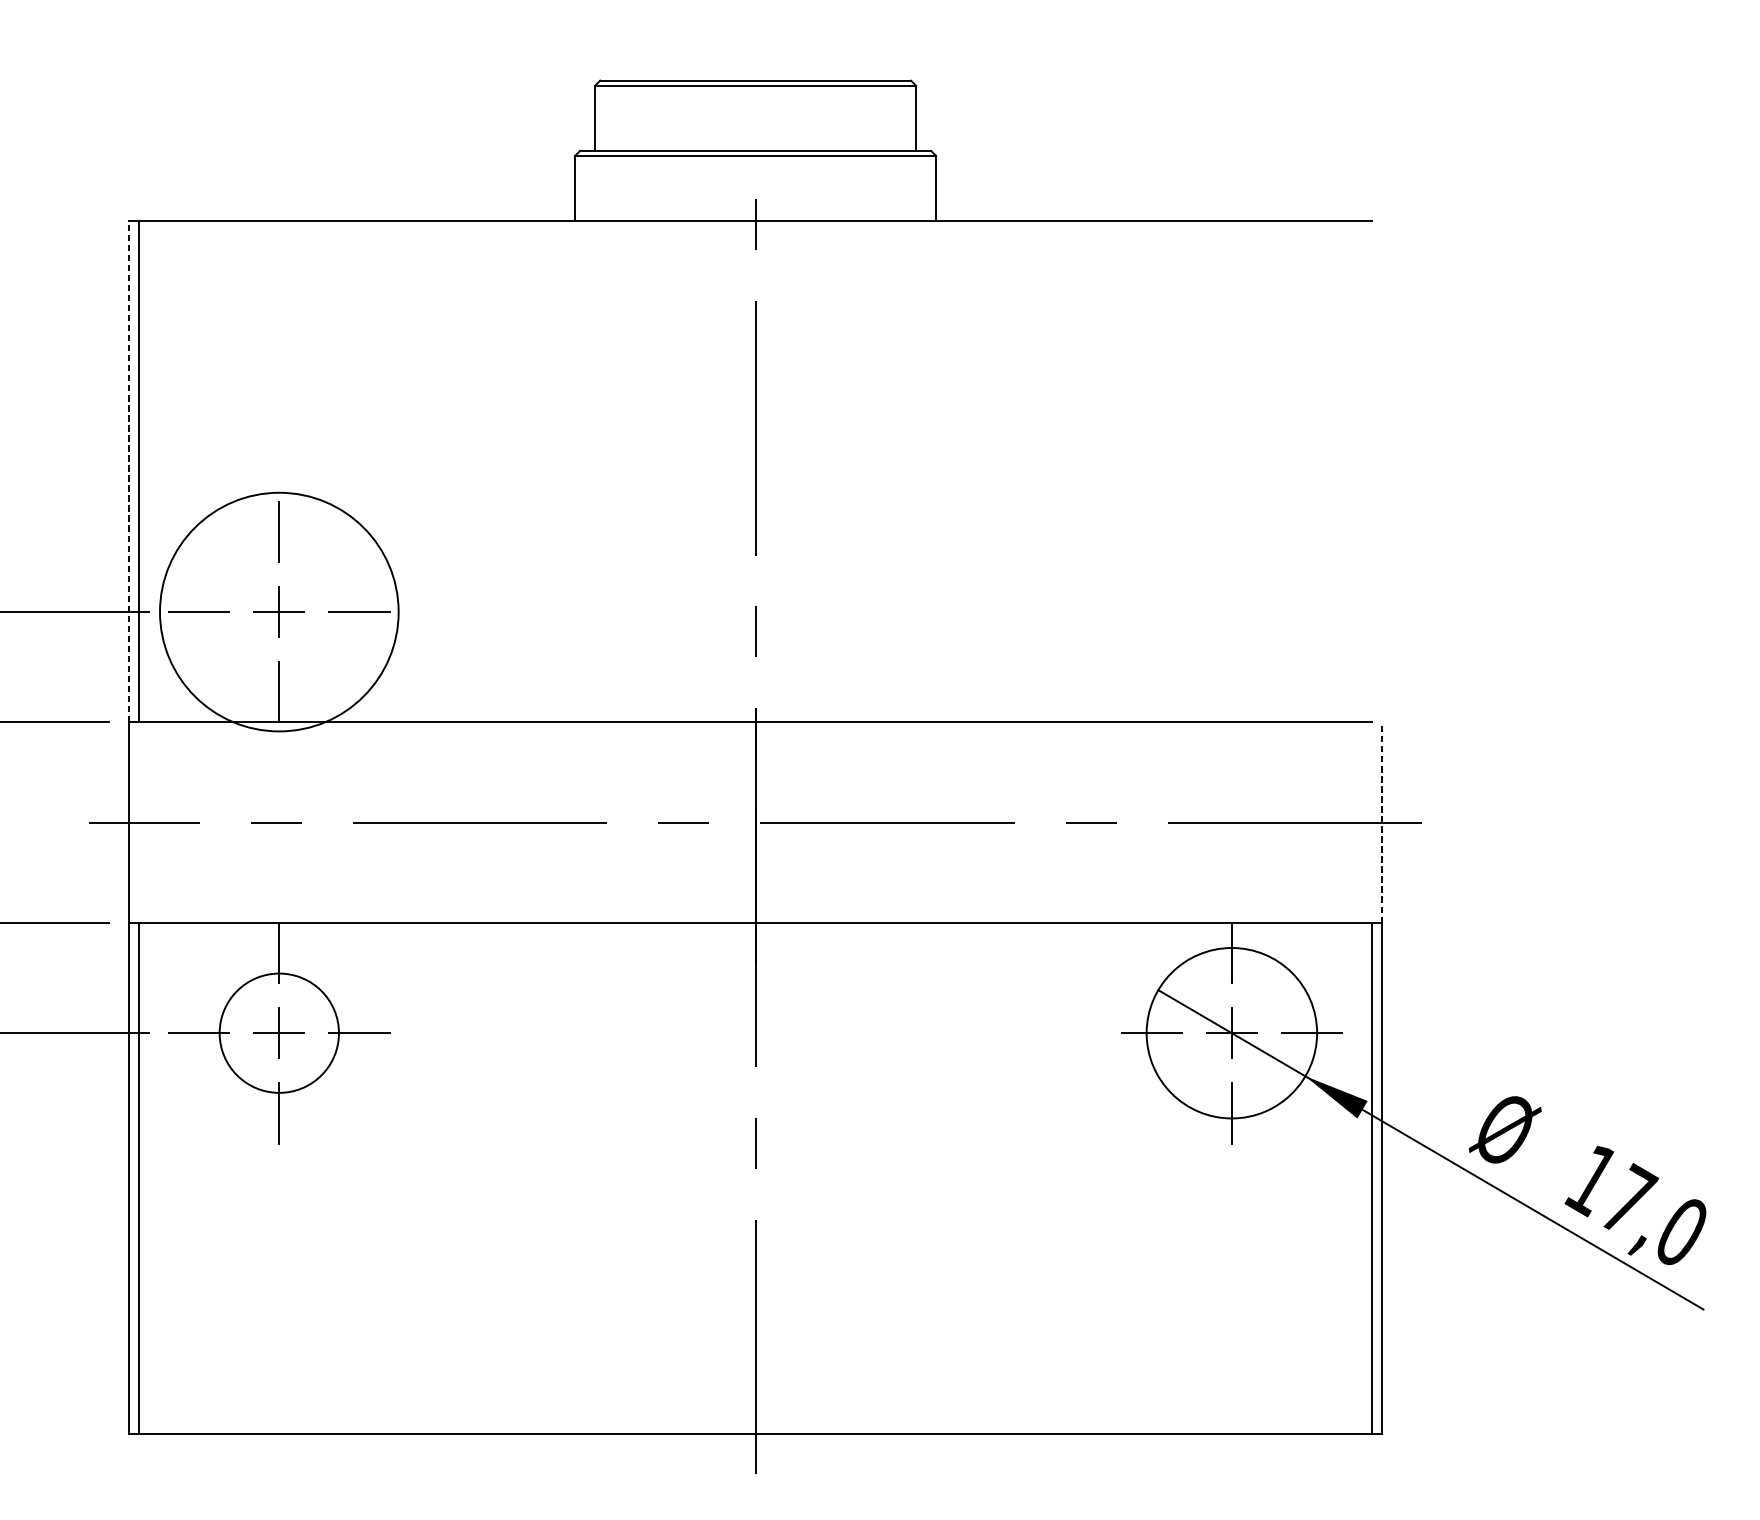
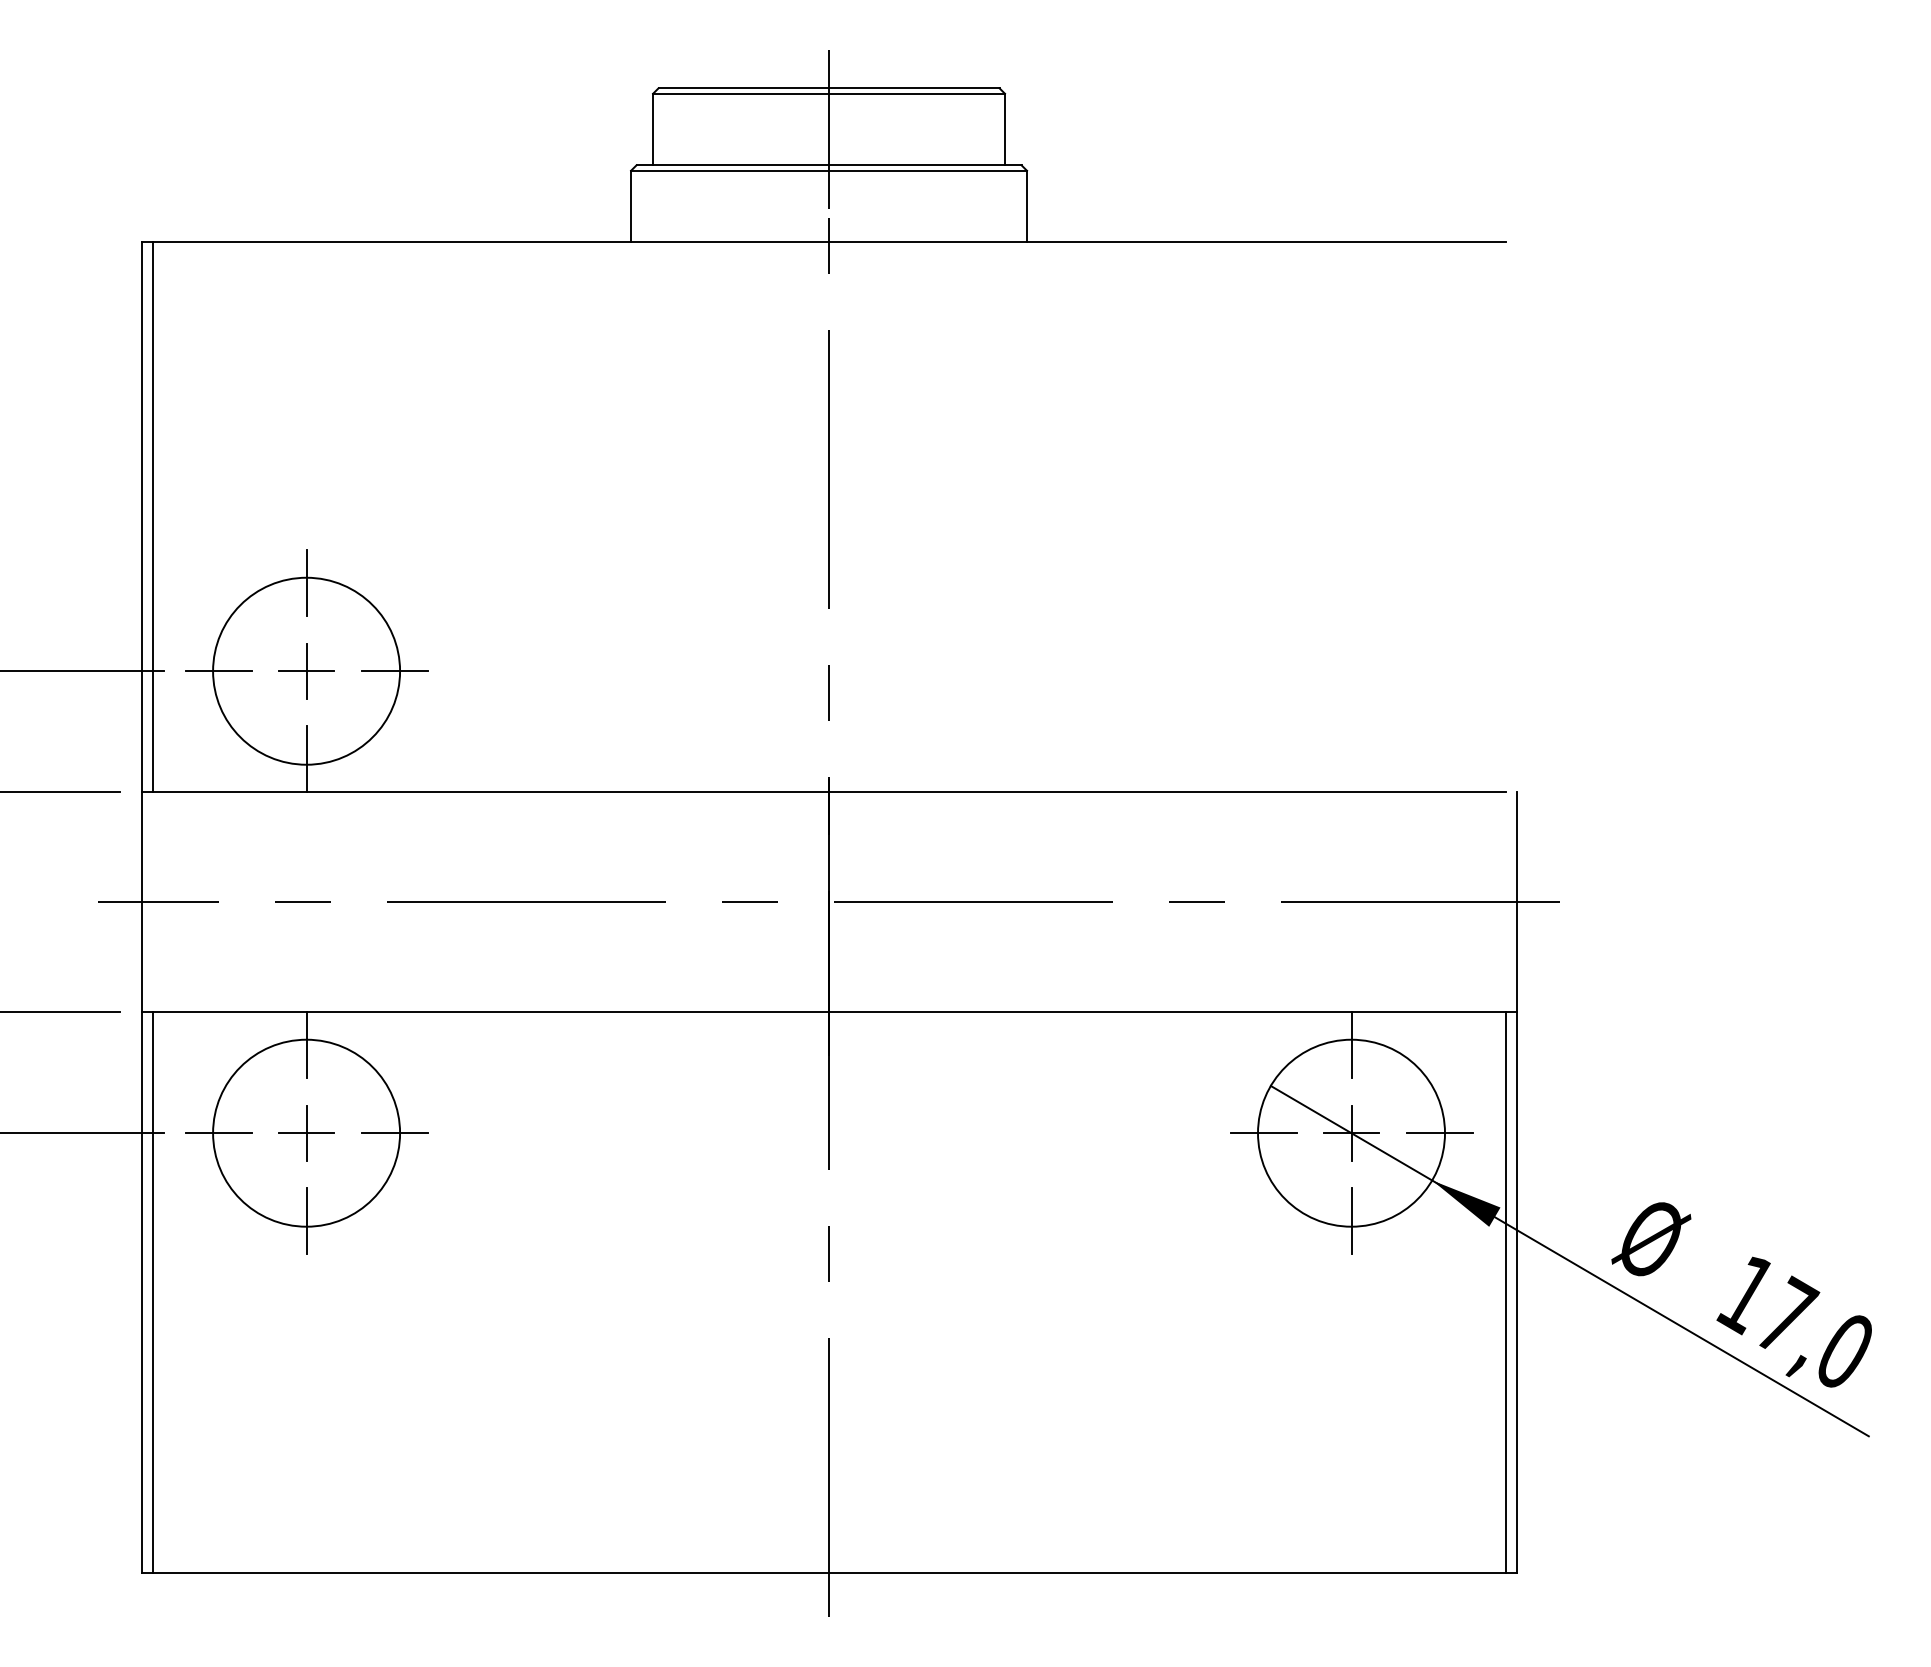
line: (756, 118) -> (829, 129), added
line: (128, 471) -> (141, 517), dashed -> solid
circle: (279, 611) -> (306, 670), size x0.71
line: (1382, 822) -> (1516, 902), dashed -> solid
circle: (279, 1032) -> (306, 1132), size x1.43

